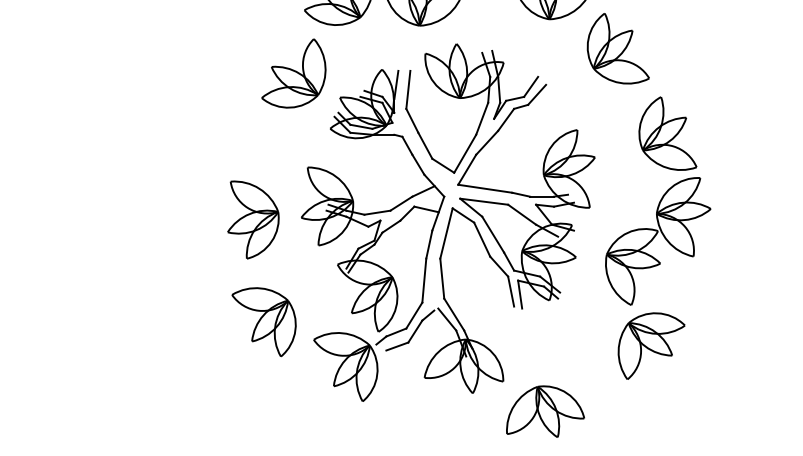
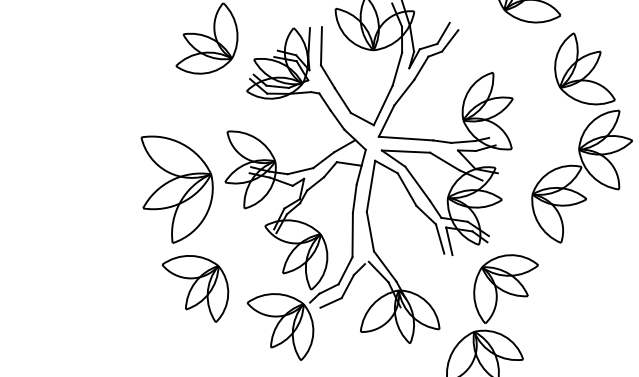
part: (253, 219) -> (177, 187), size x1.4
part: (651, 345) -> (506, 287), moved

